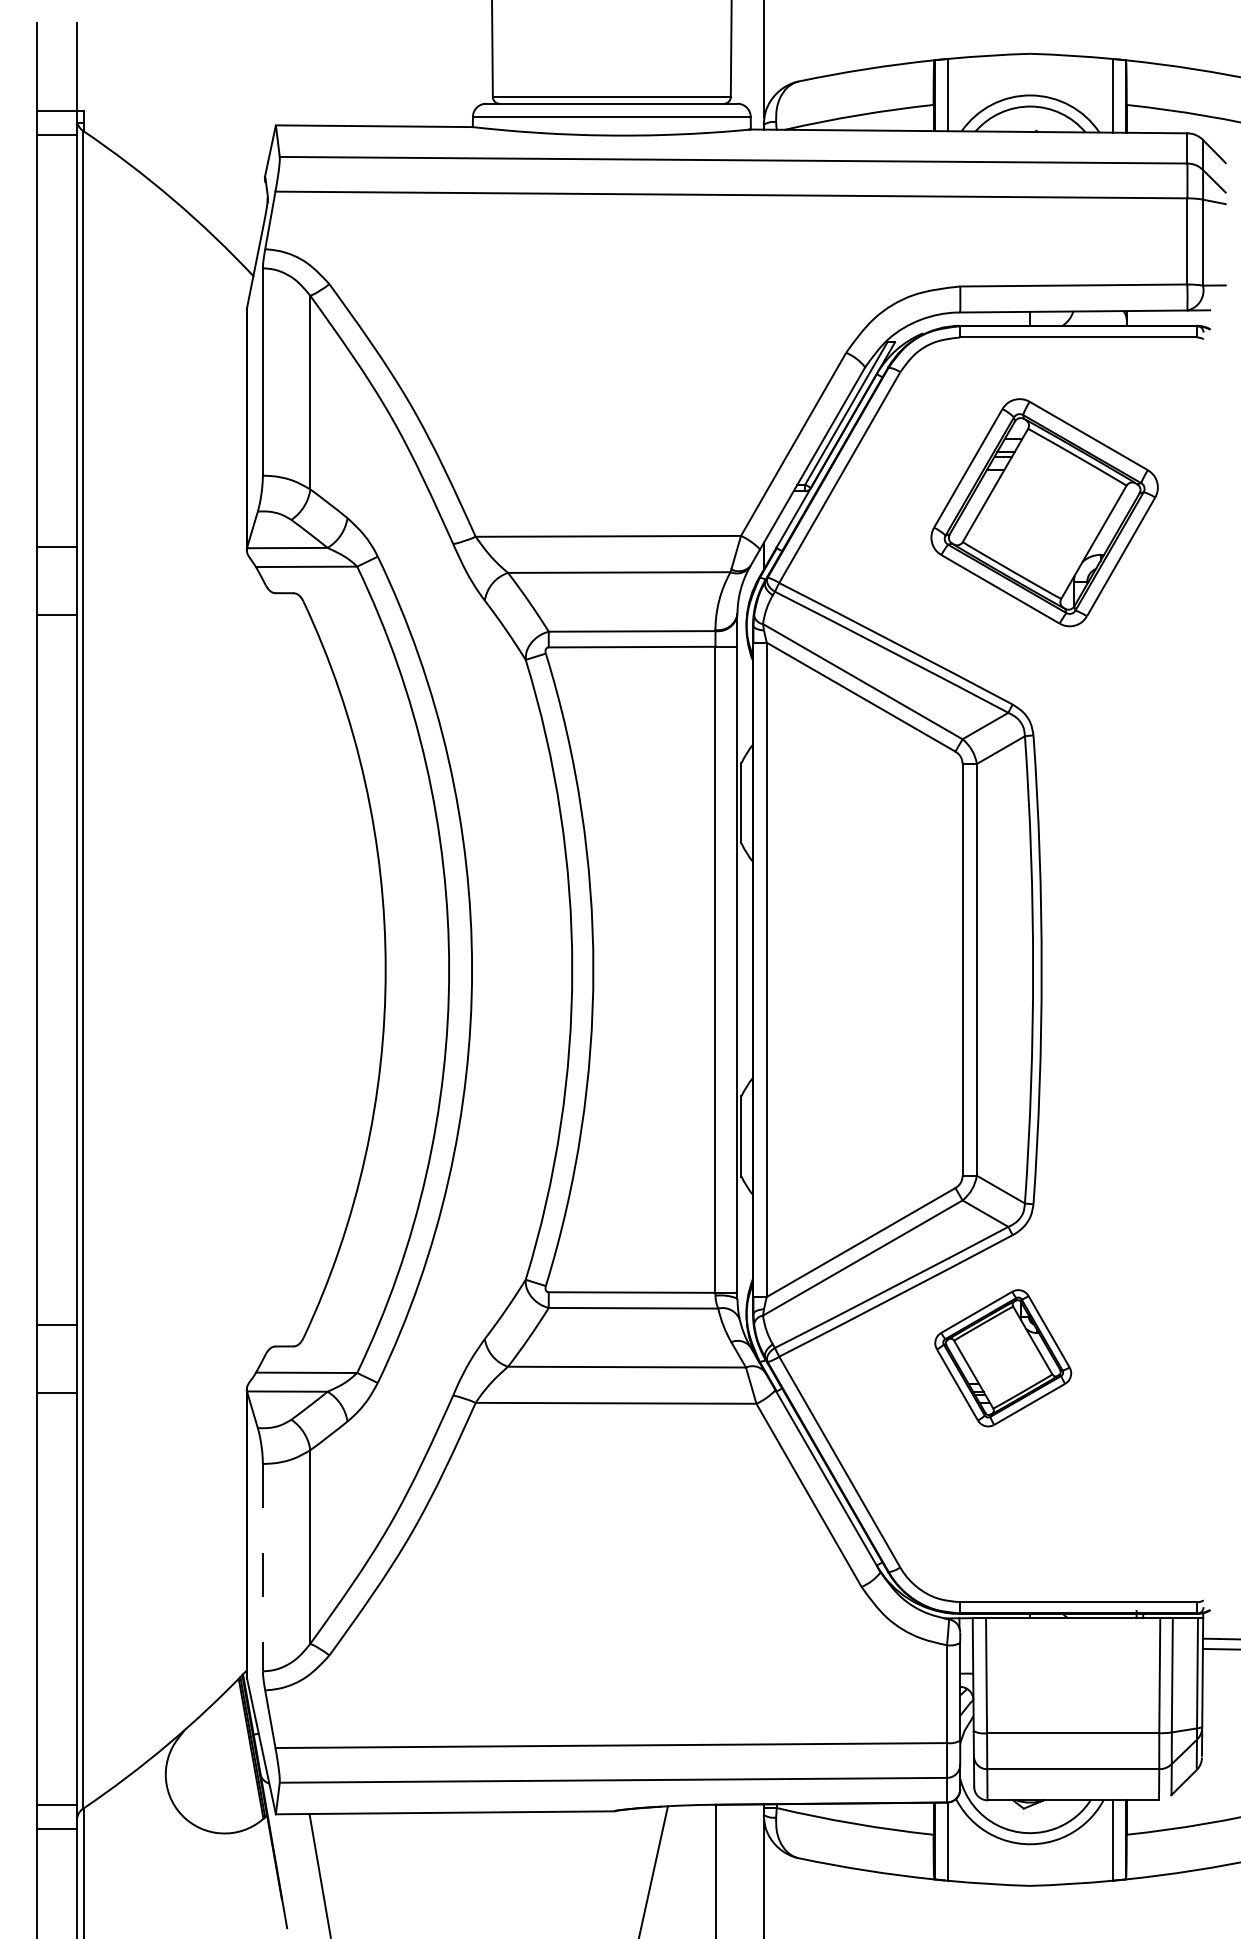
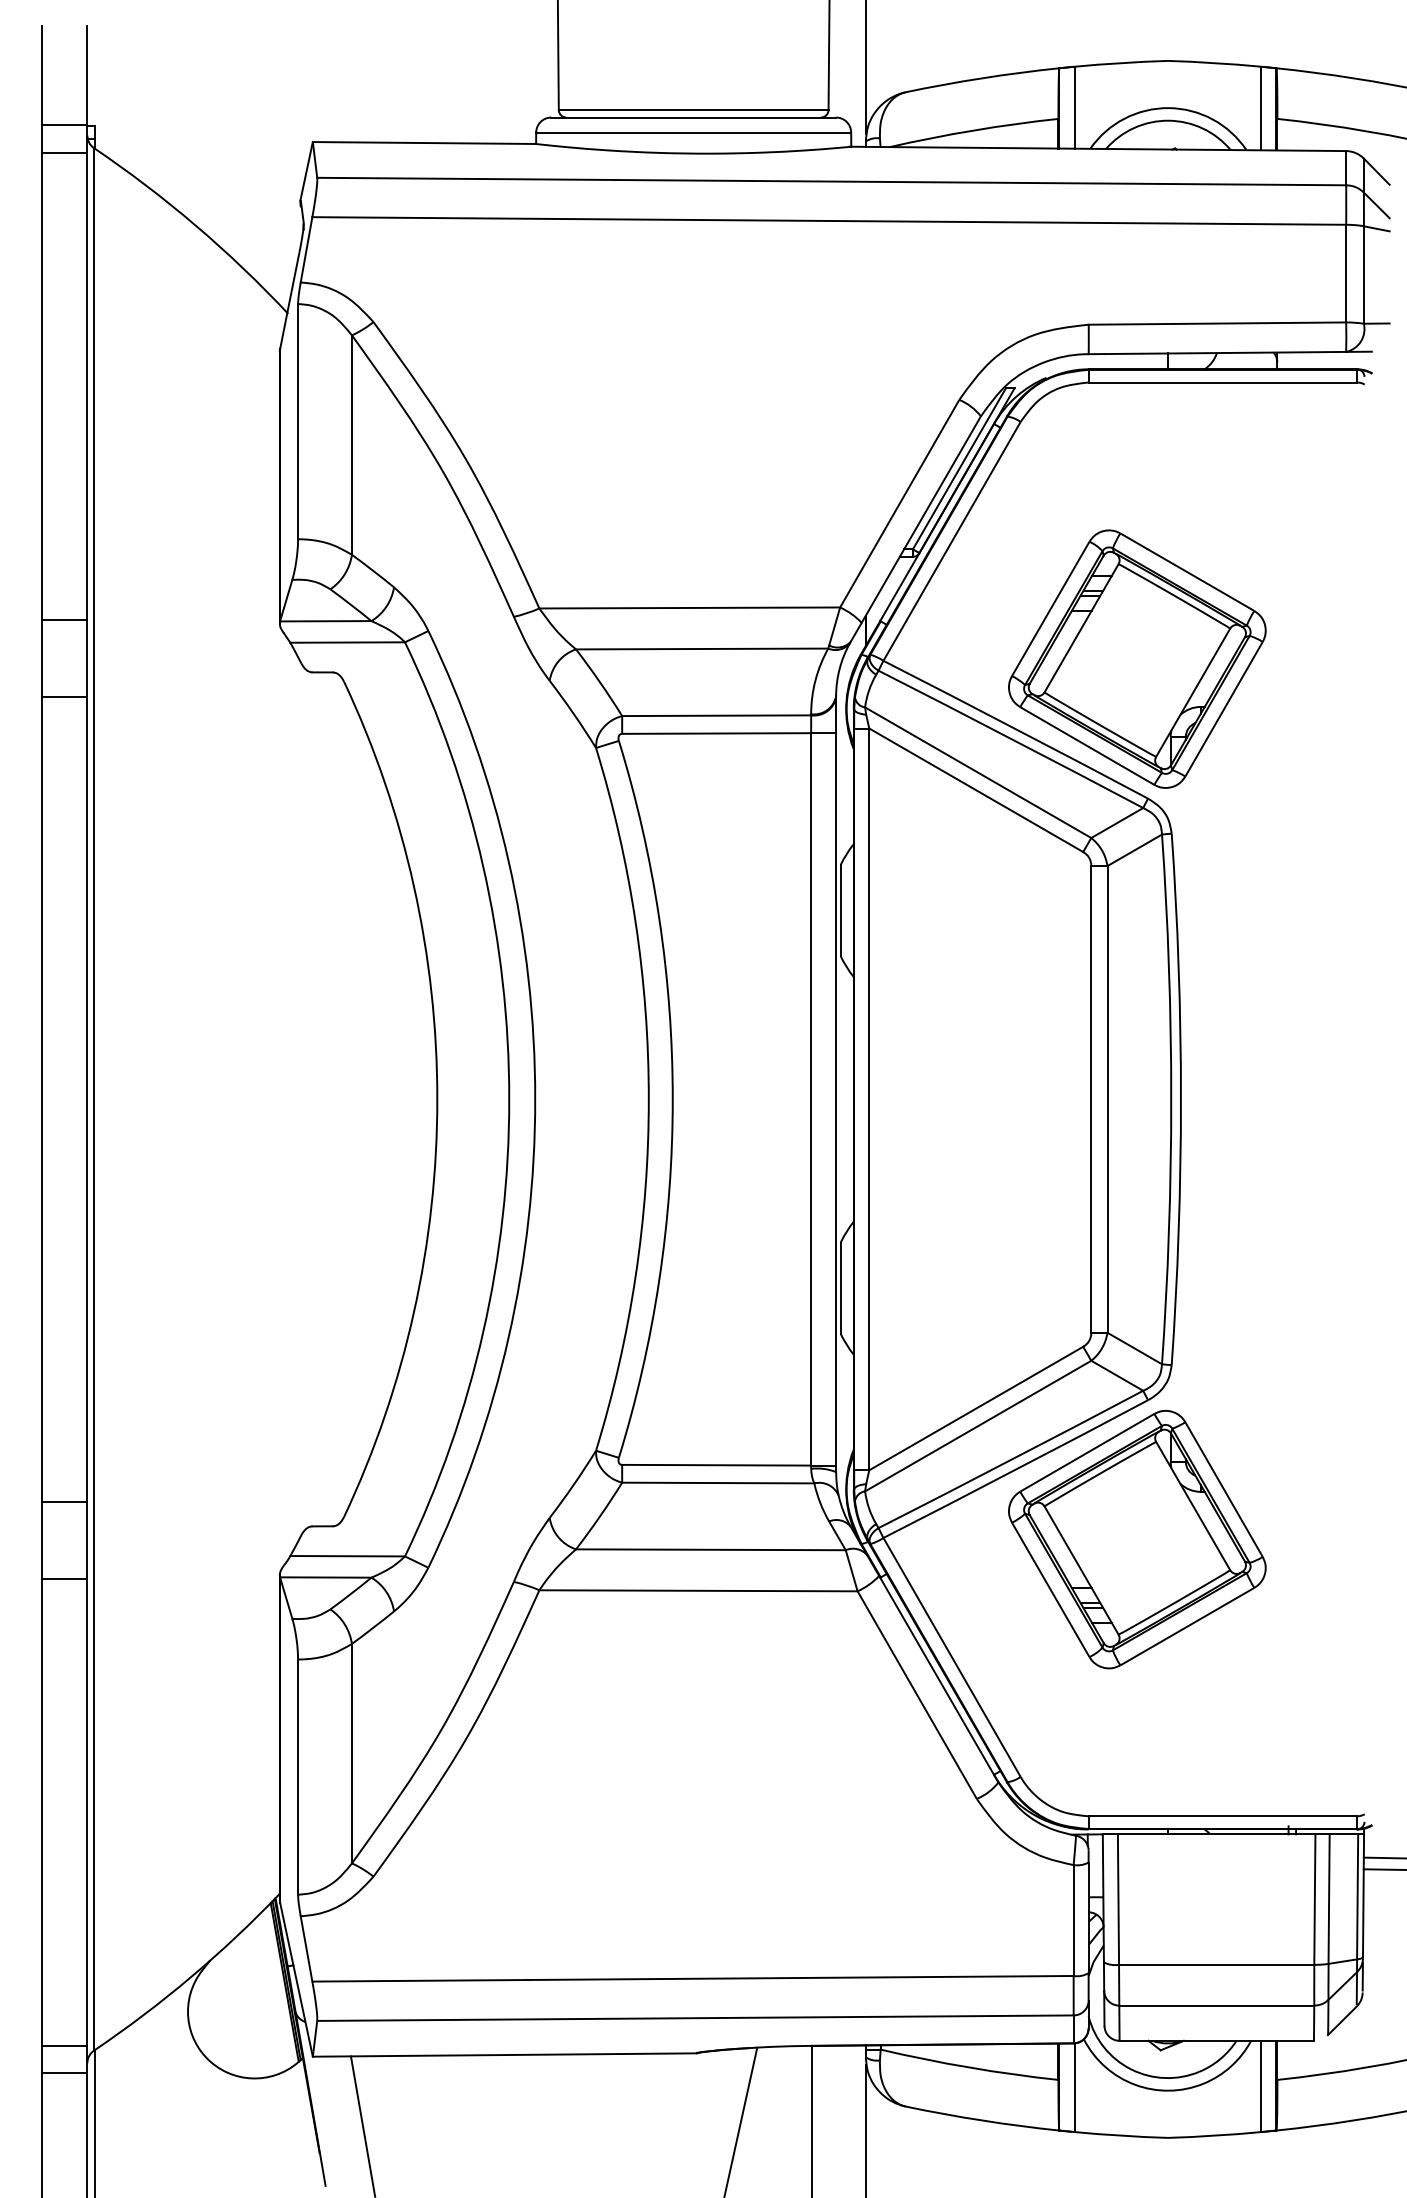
part: (1044, 512) -> (1137, 658), moved
part: (1003, 1358) -> (1137, 1539), size x1.67
line: (263, 1568) -> (298, 1777), dashed -> solid

